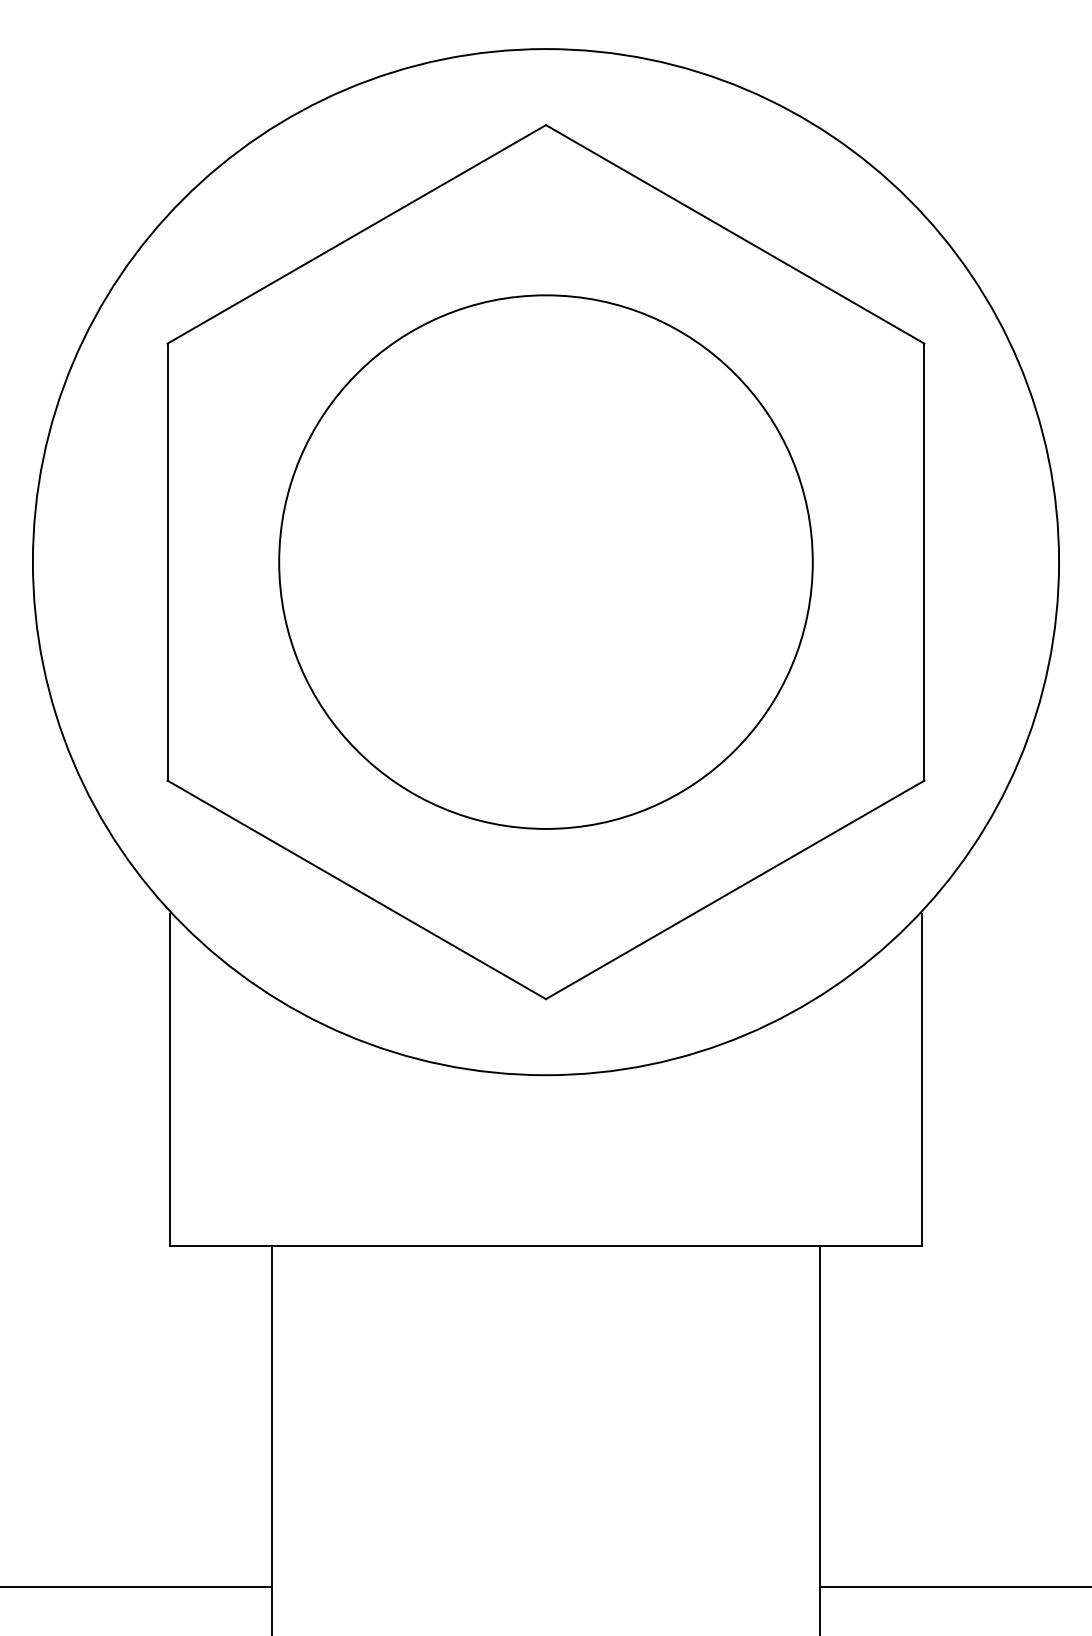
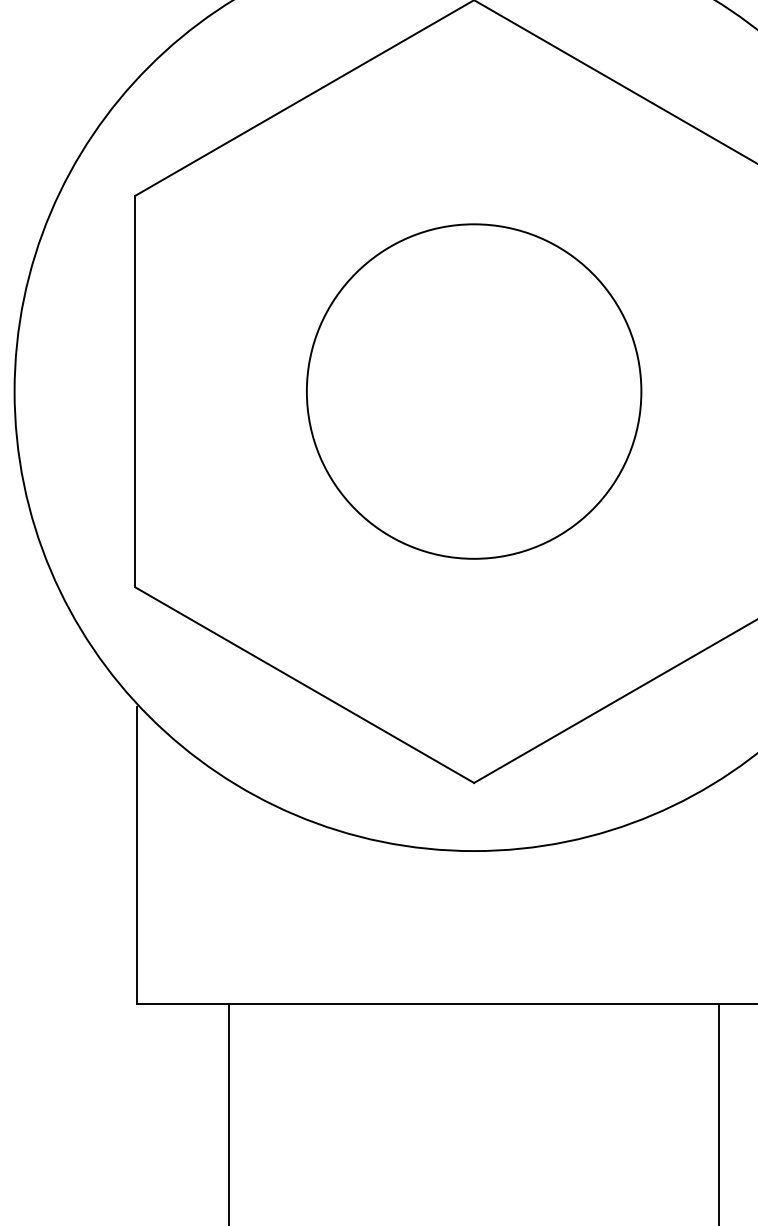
circle: (545, 561) -> (473, 391), size x0.7

